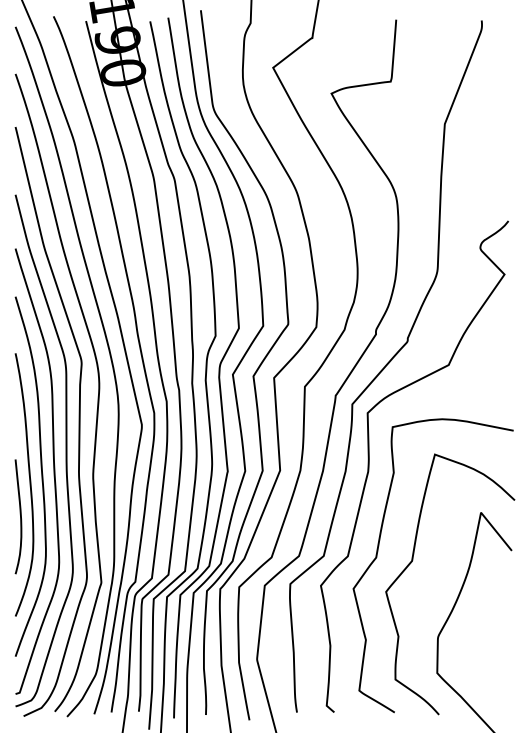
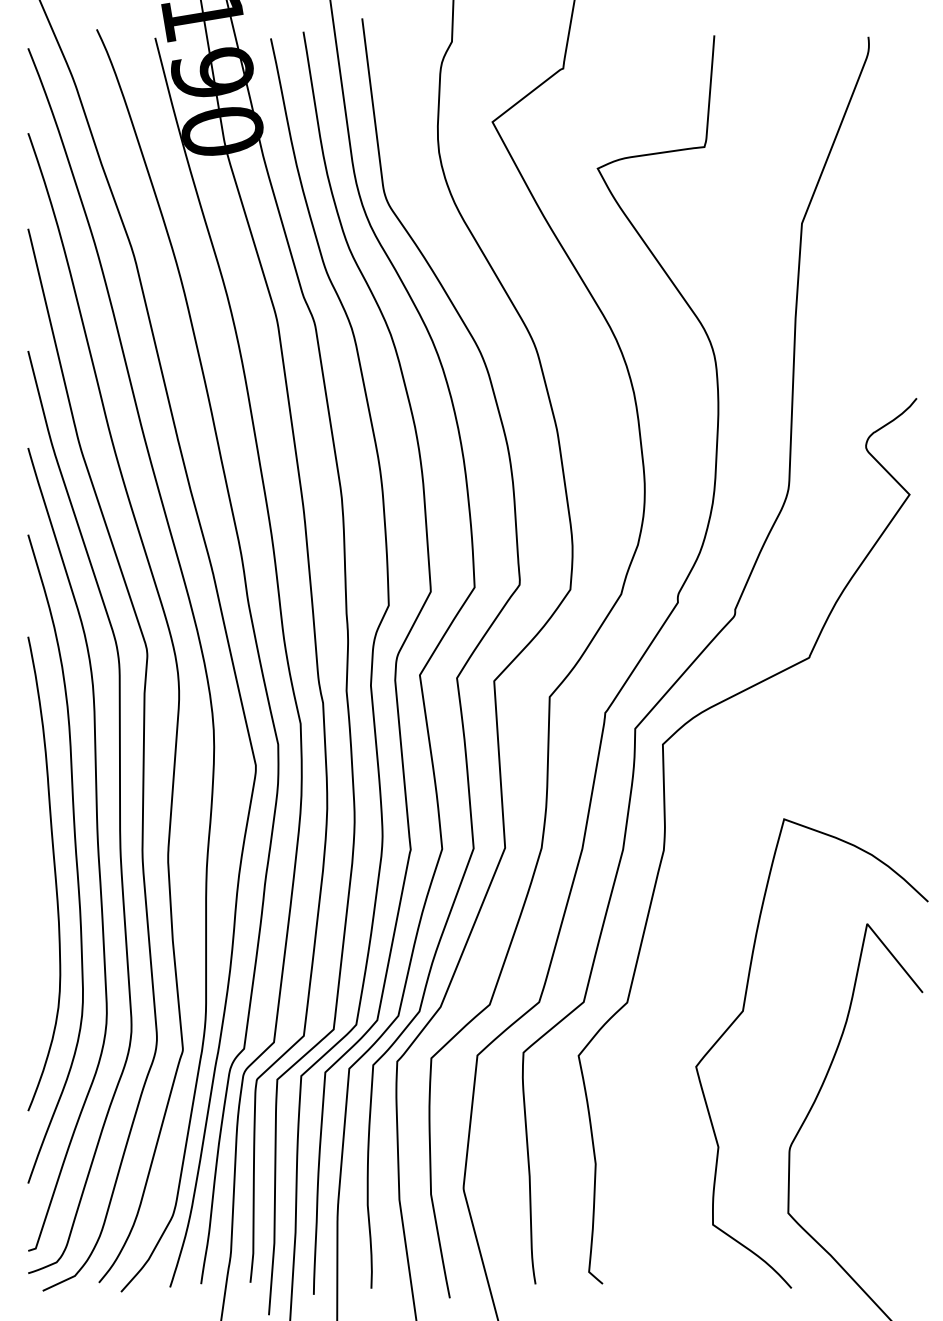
curve: (20, 516) -> (37, 930), removed
curve: (377, 557) -> (680, 1004), removed

